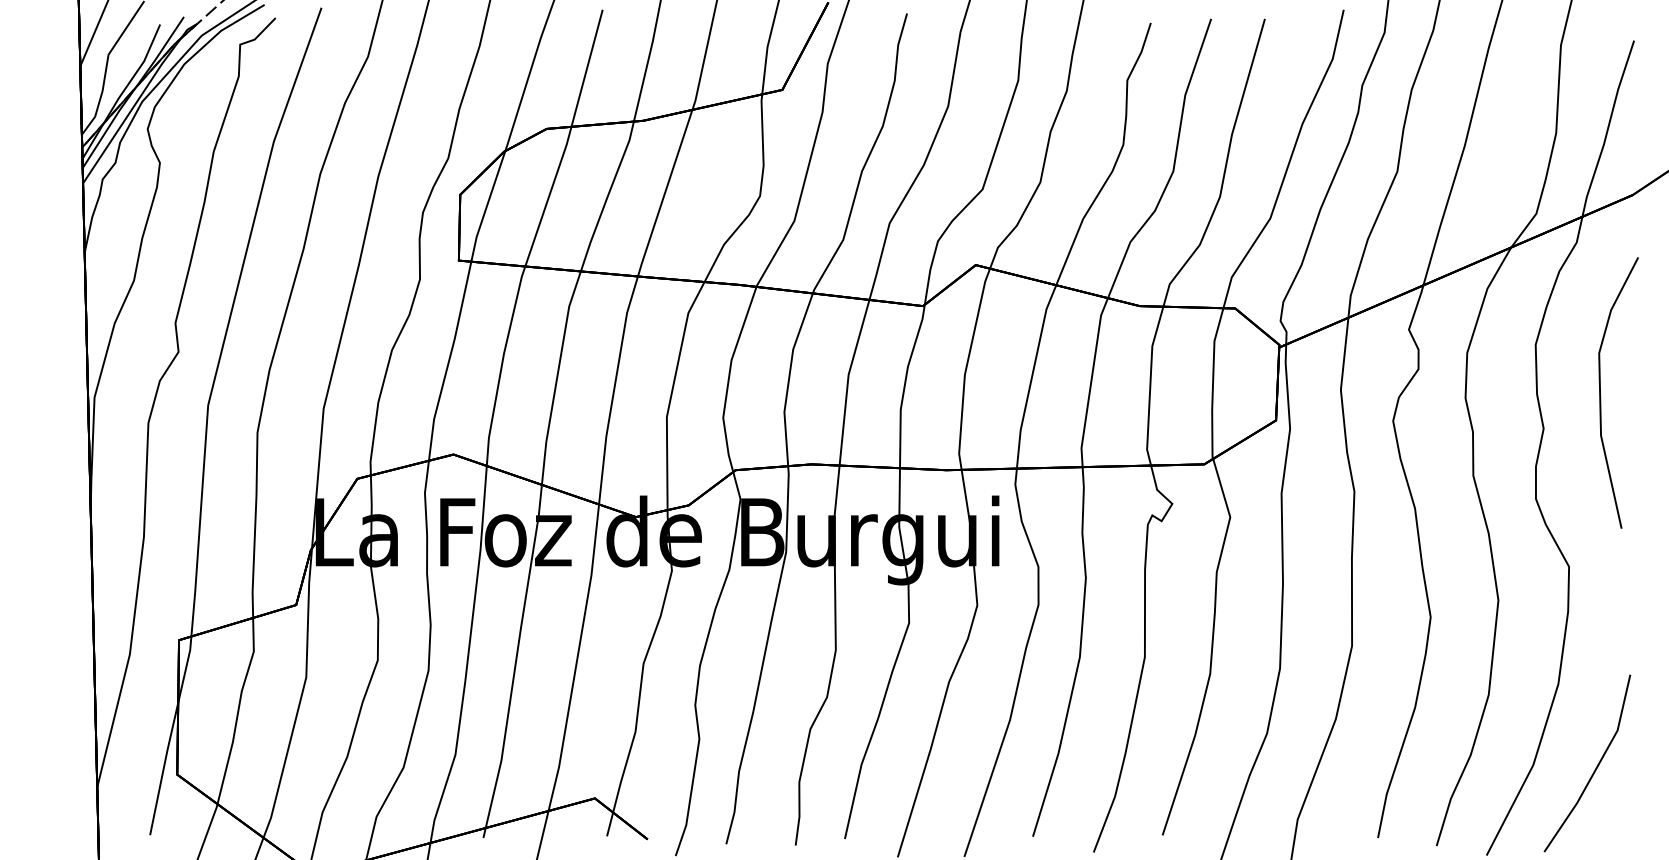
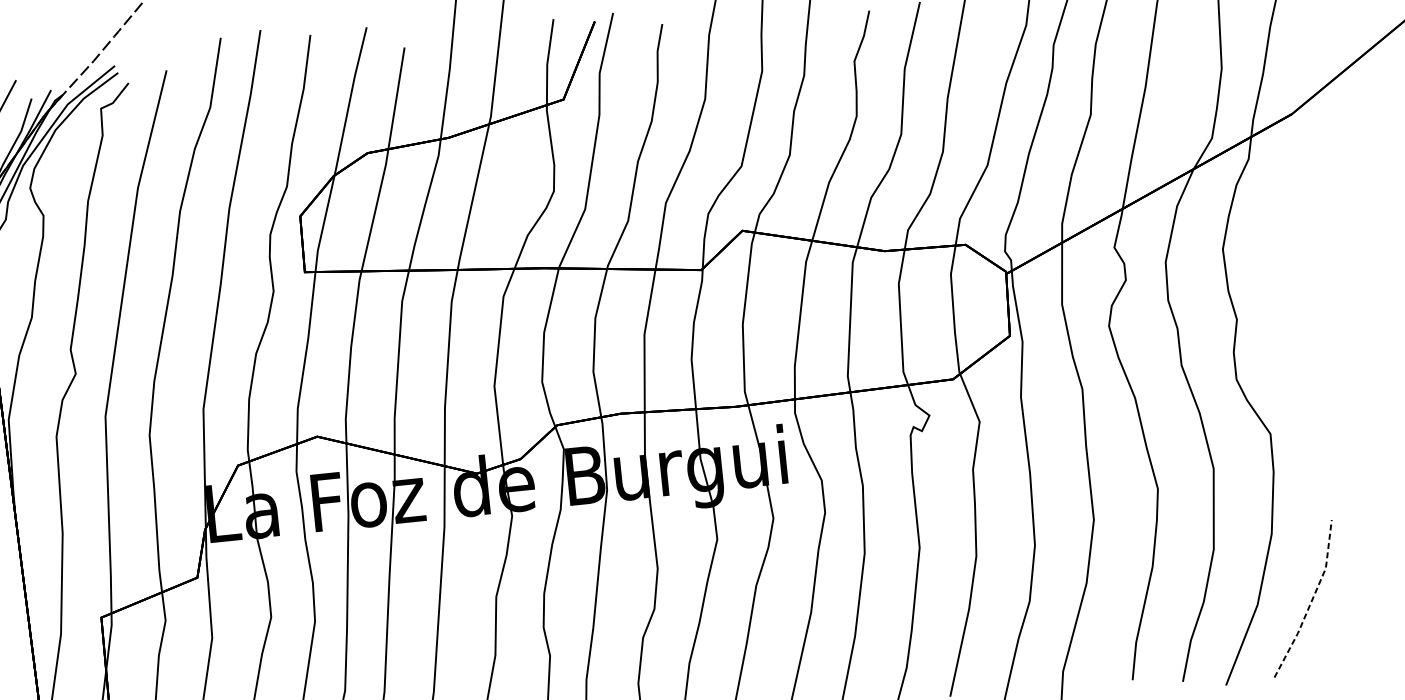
line: (1601, 396) -> (1283, 287), removed
line: (1597, 766) -> (1312, 600), solid -> dashed

